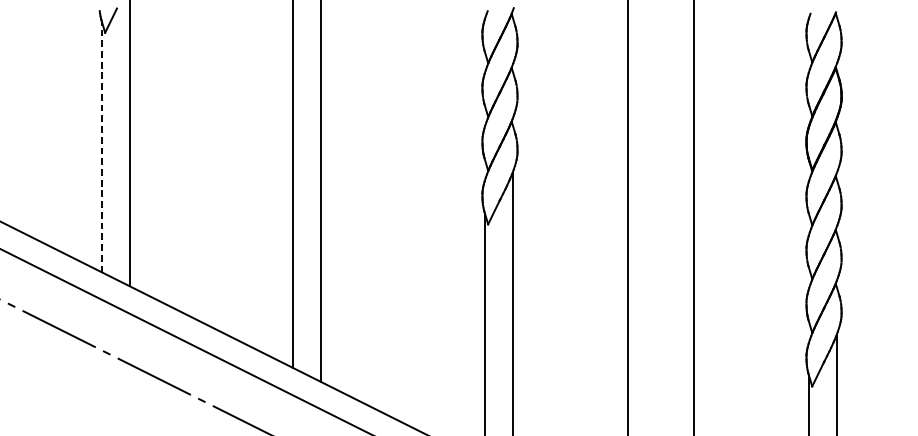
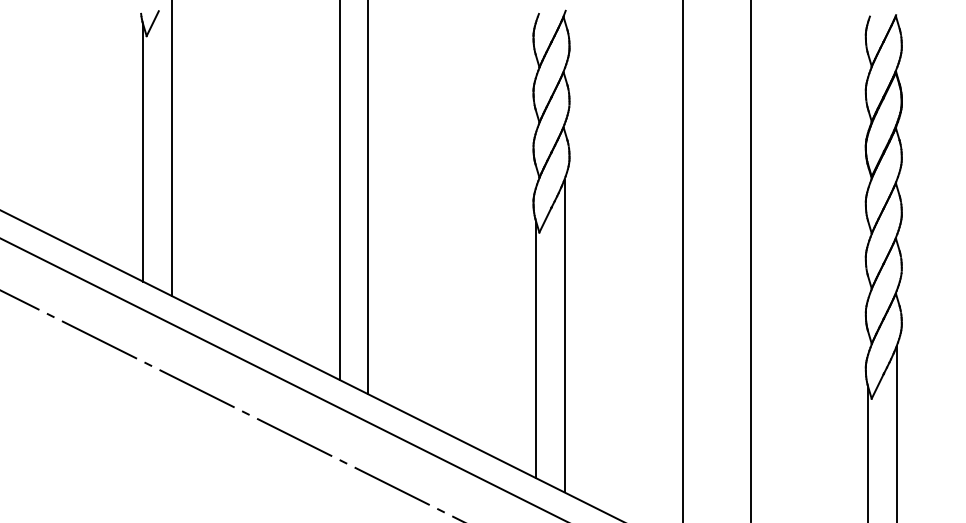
line: (102, 146) -> (143, 152), dashed -> solid

